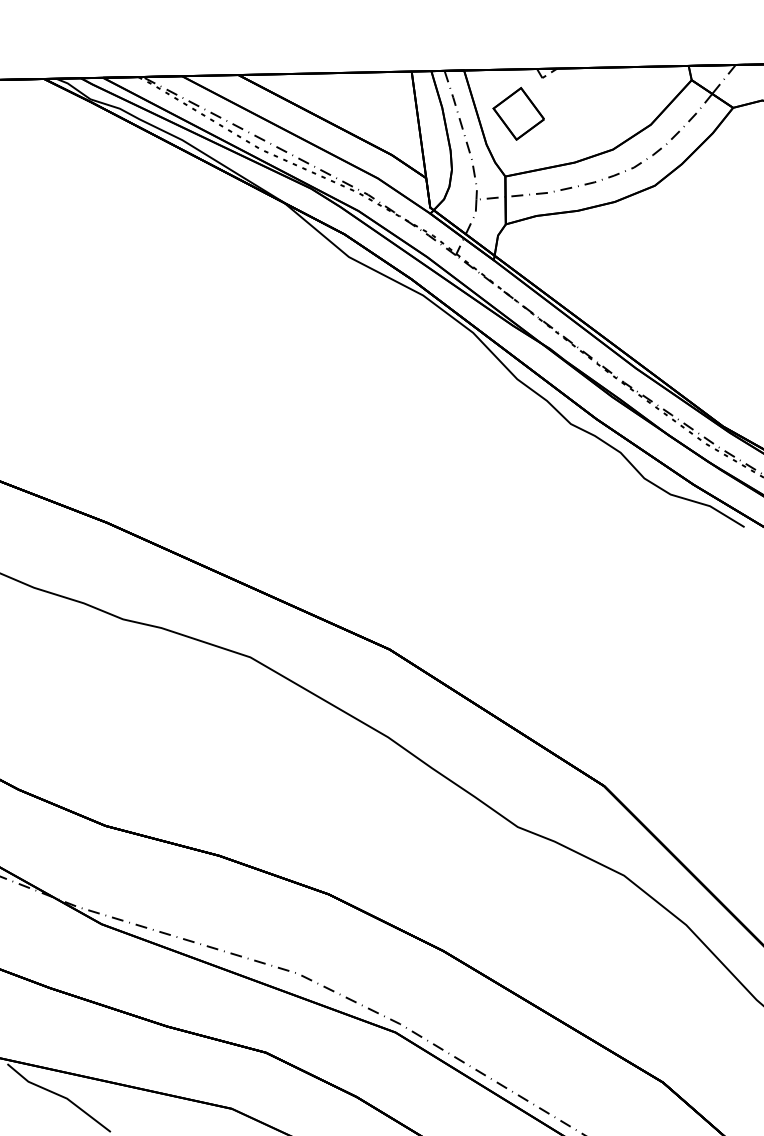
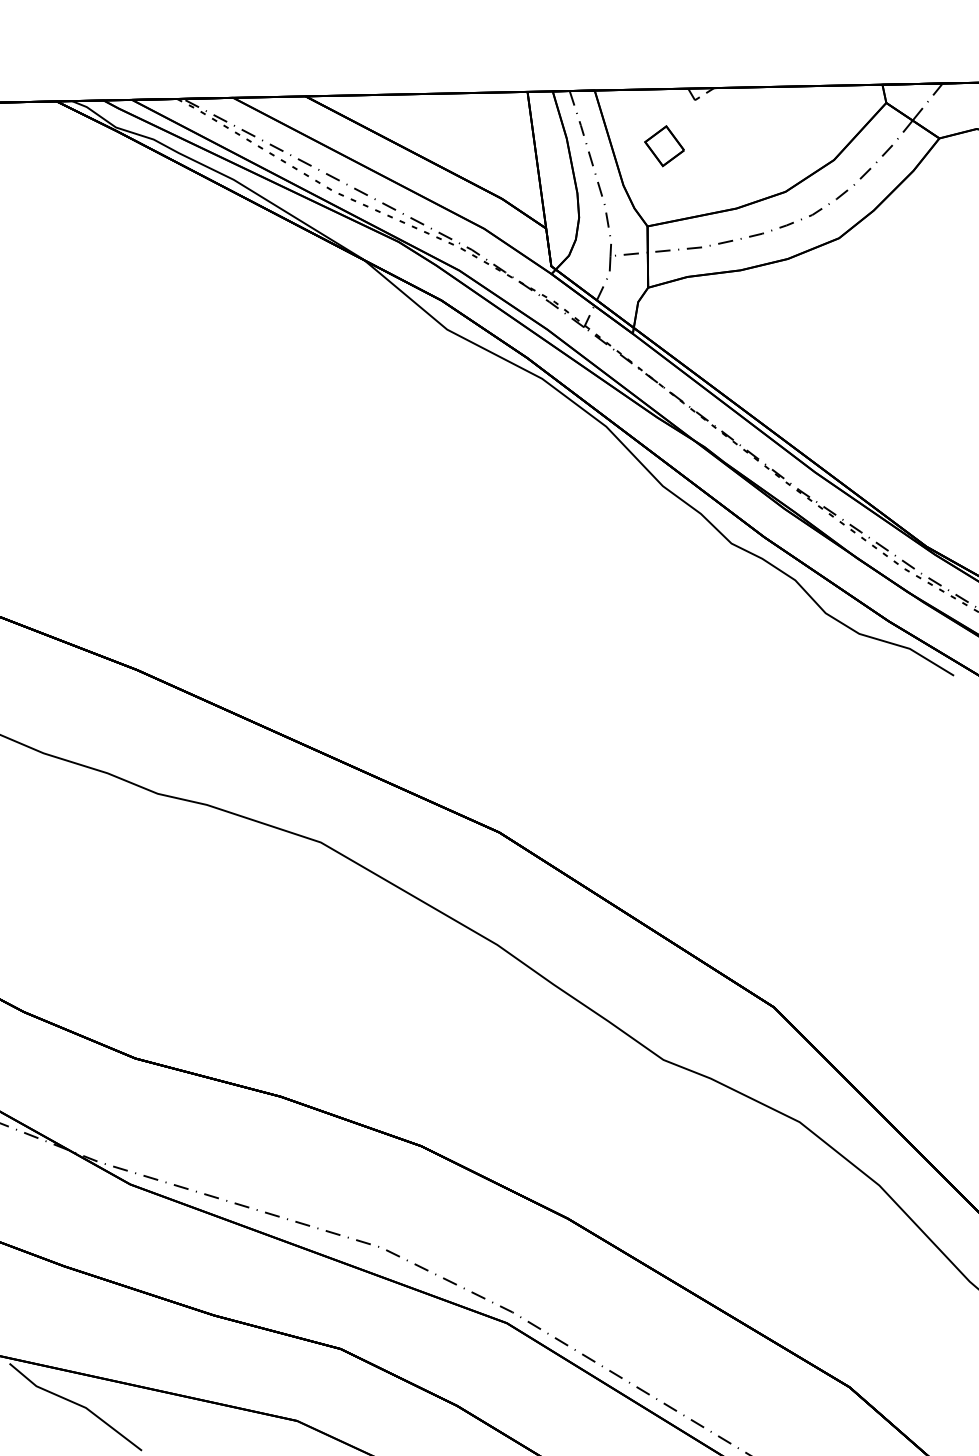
part: (518, 113) -> (664, 145), size x0.6

